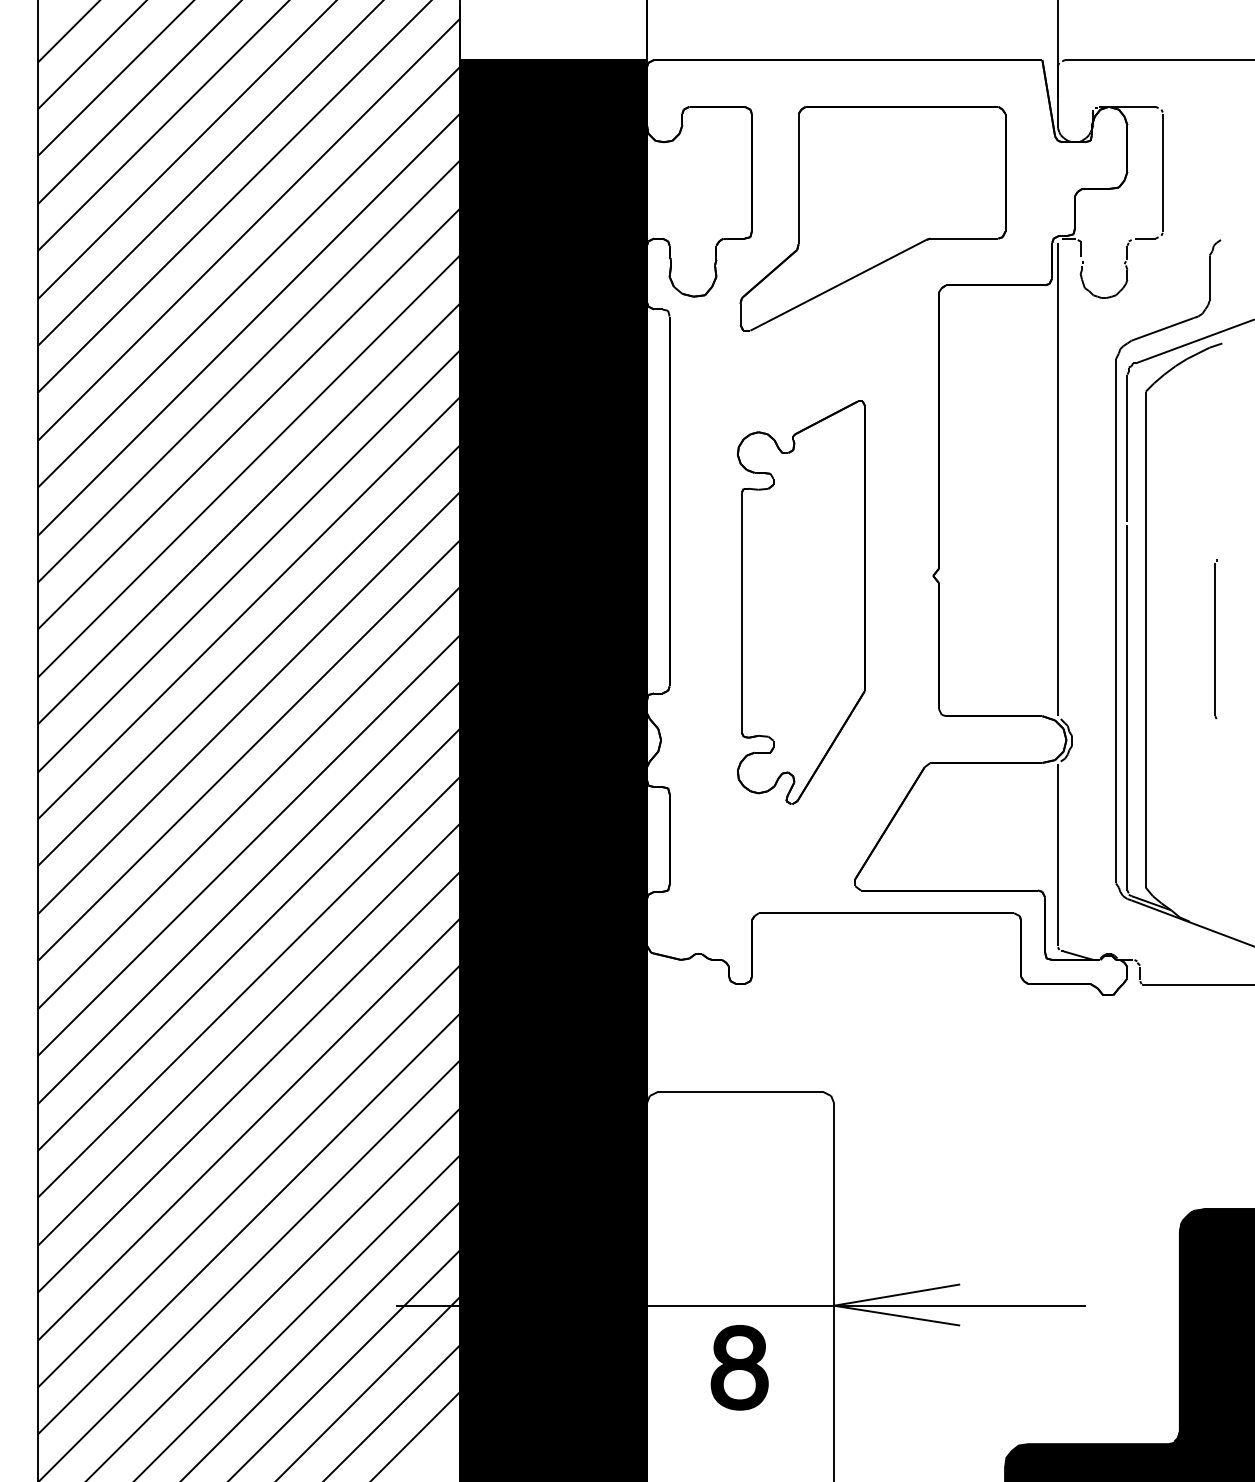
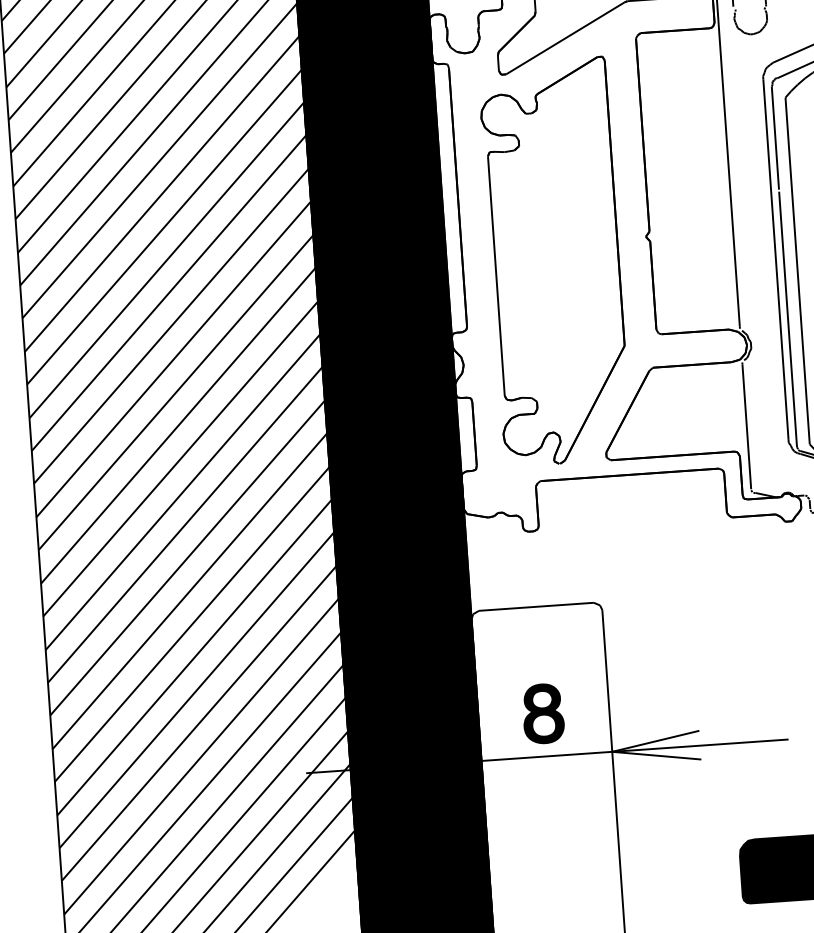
part: (800, 602) -> (554, 261), size x1.43
part: (739, 1367) -> (543, 713), moved

